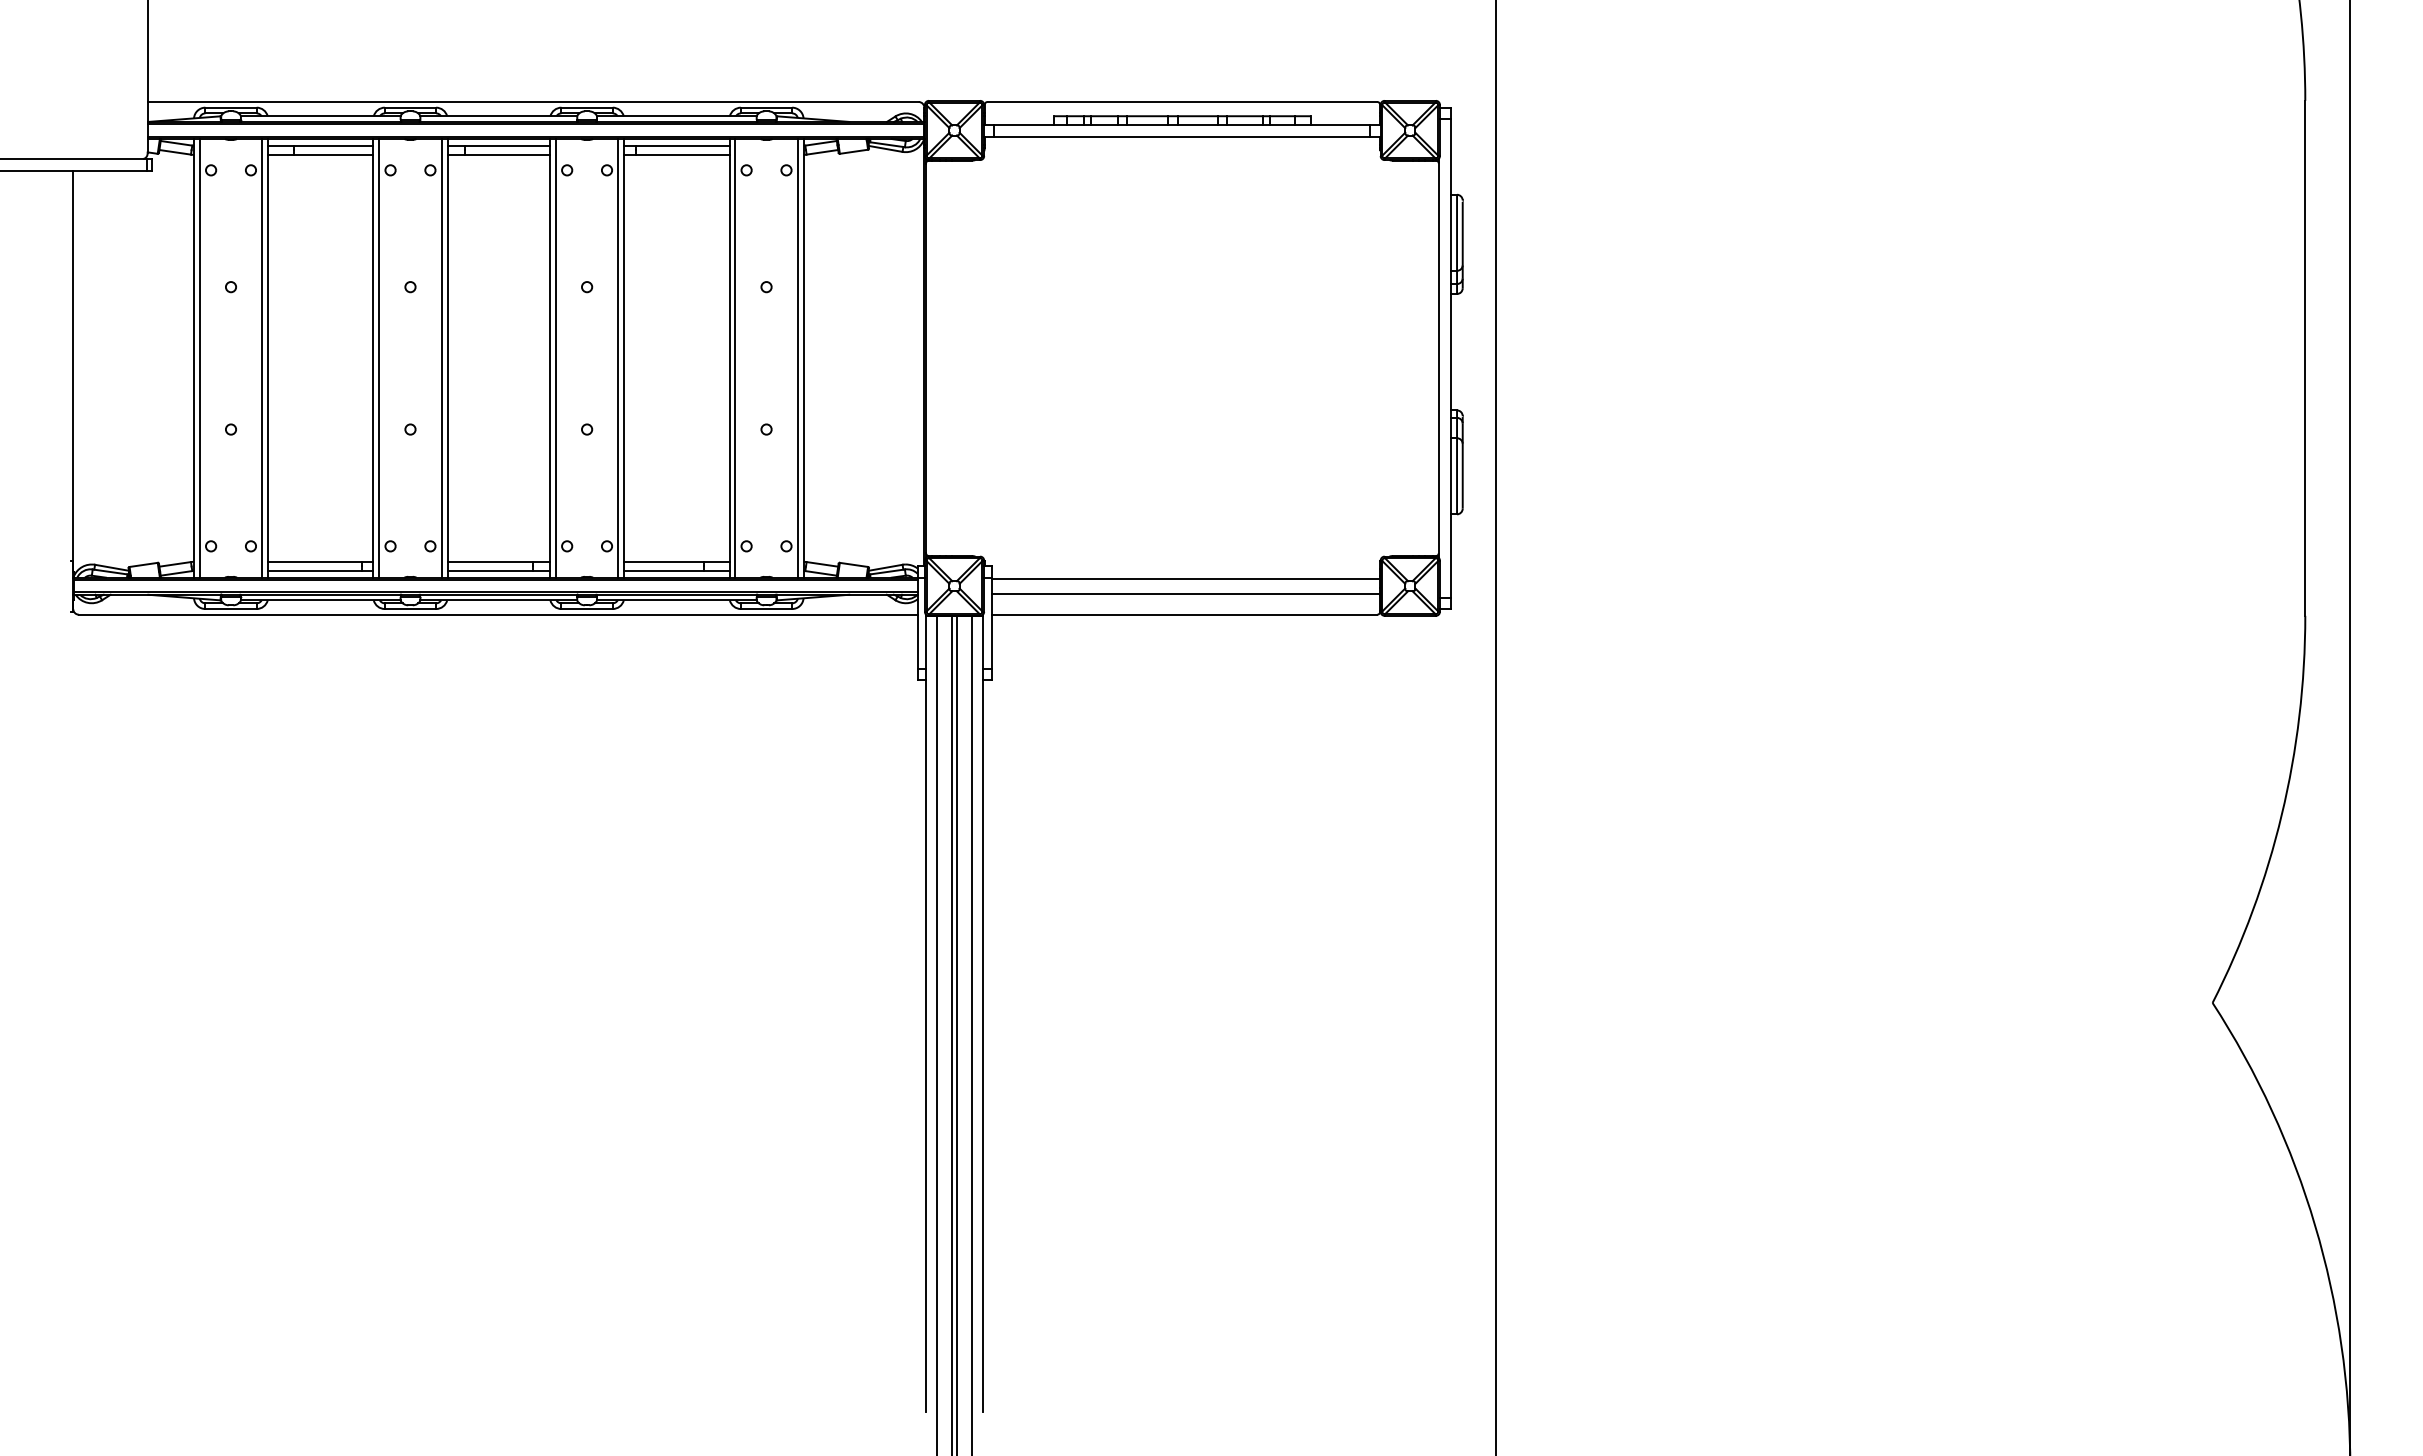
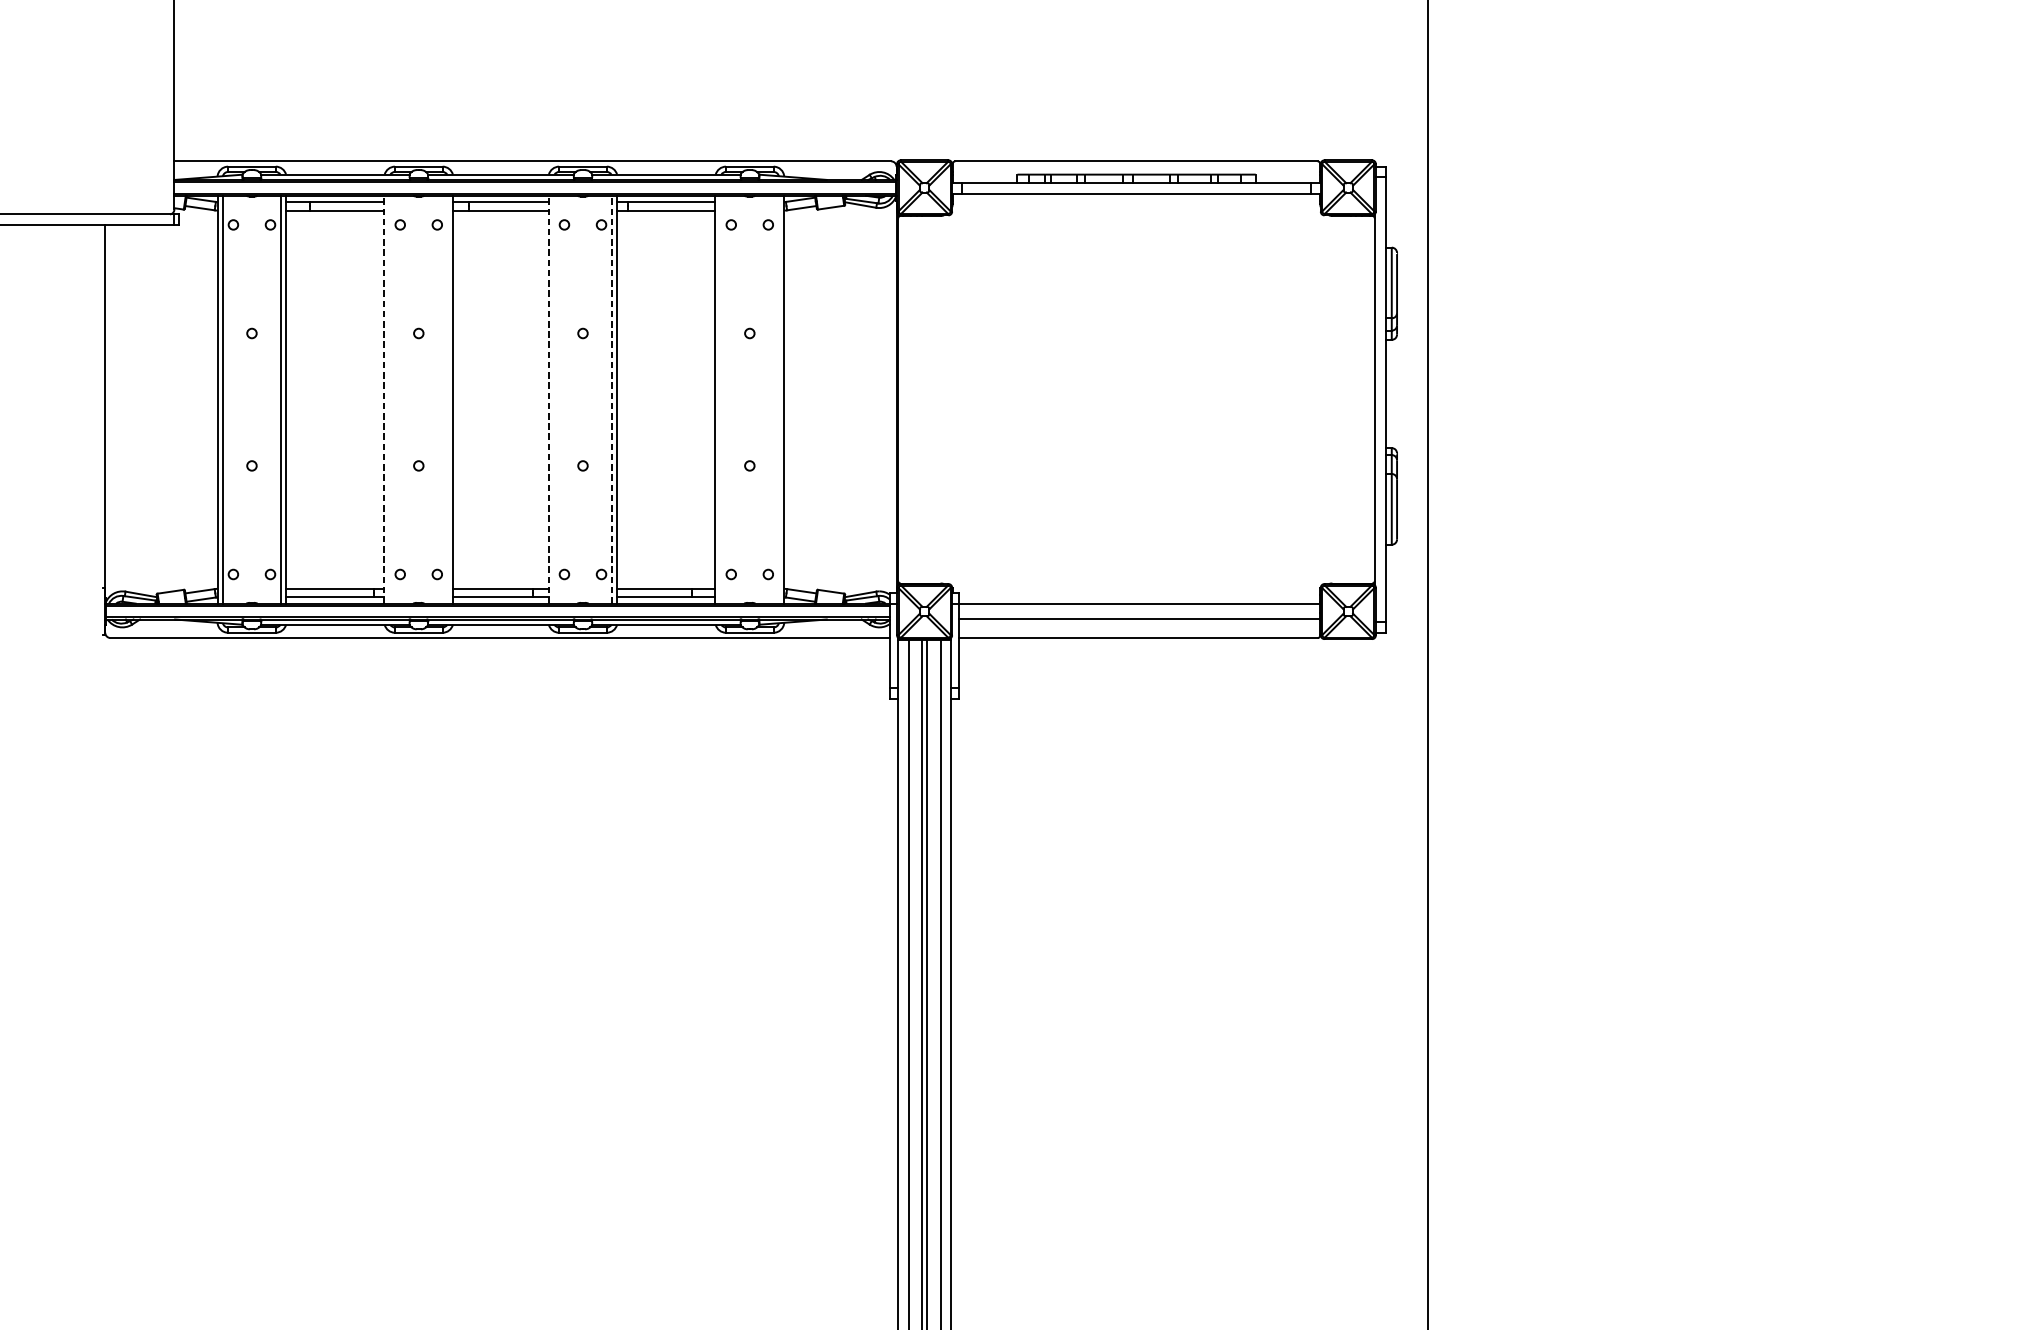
line: (373, 357) -> (384, 398), solid -> dashed
line: (550, 357) -> (548, 398), solid -> dashed
line: (618, 357) -> (612, 398), solid -> dashed
line: (379, 358) -> (389, 399), removed
line: (441, 358) -> (447, 399), removed
line: (555, 358) -> (553, 399), removed
line: (735, 358) -> (720, 399), removed
line: (797, 358) -> (778, 399), removed

